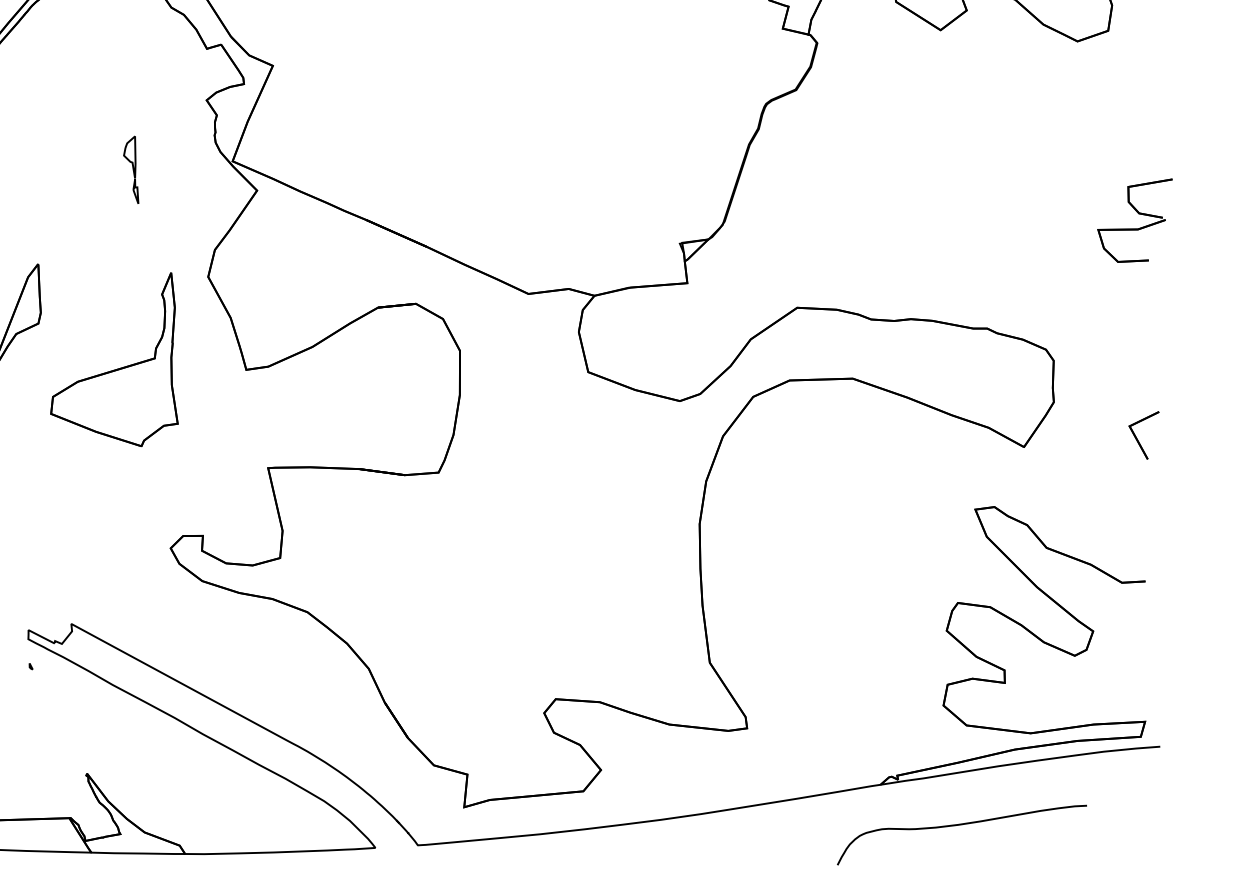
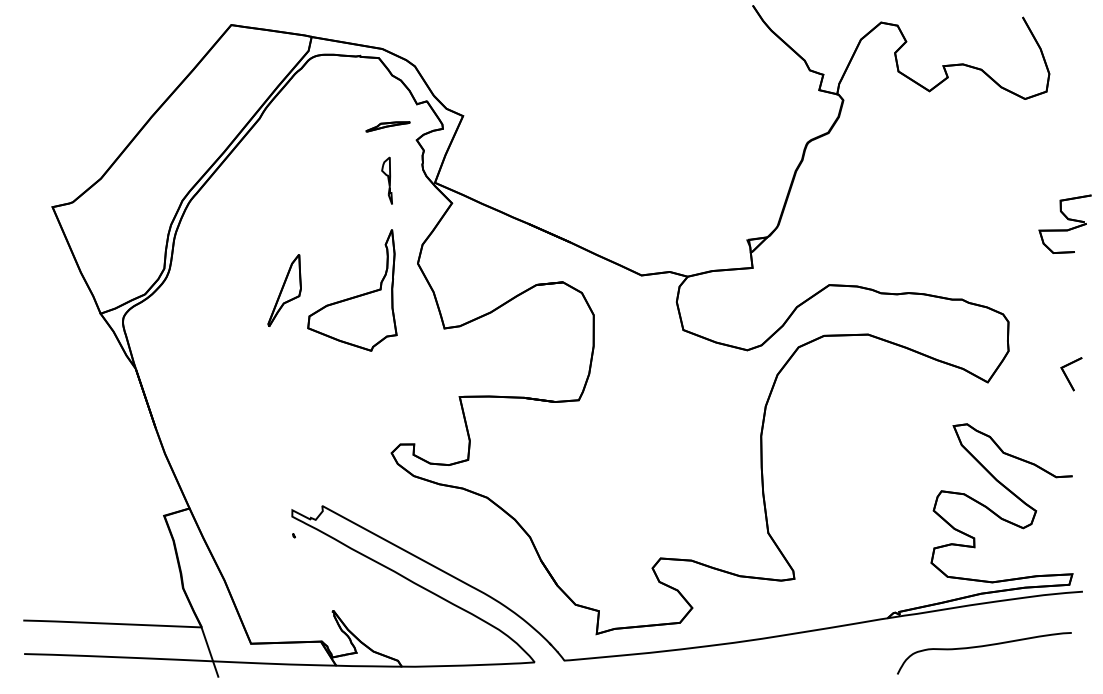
part: (164, 80) -> (387, 126), added
part: (130, 169) -> (386, 180), moved
part: (115, 368) -> (353, 296), moved
curve: (959, 826) -> (982, 647), moved

